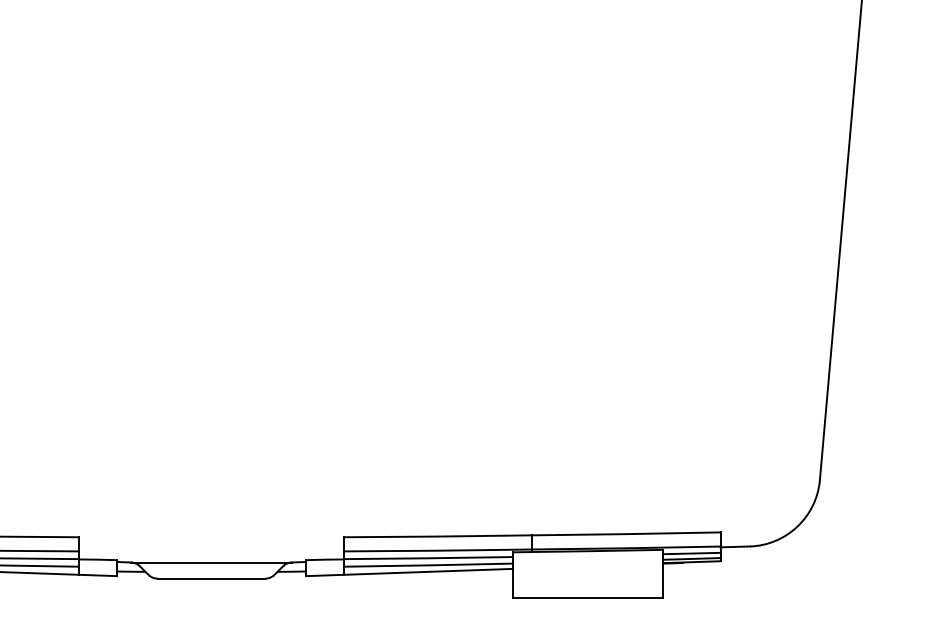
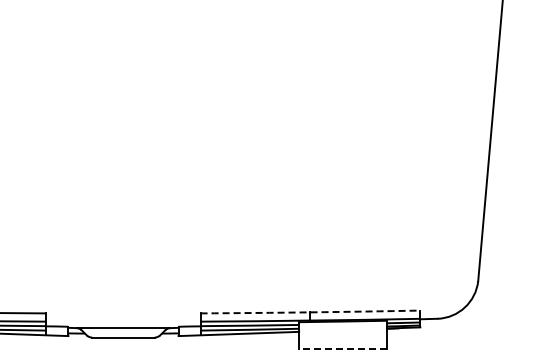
arc: (532, 535) -> (310, 312), solid -> dashed
line: (588, 597) -> (343, 348), solid -> dashed

